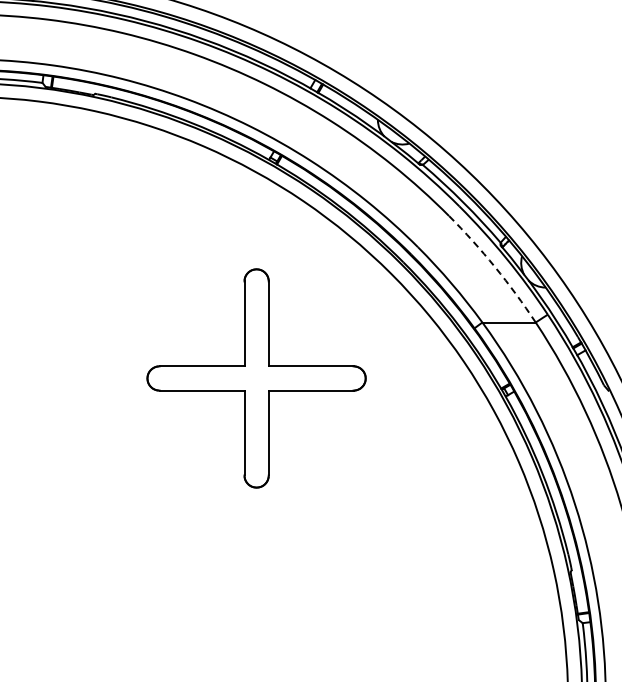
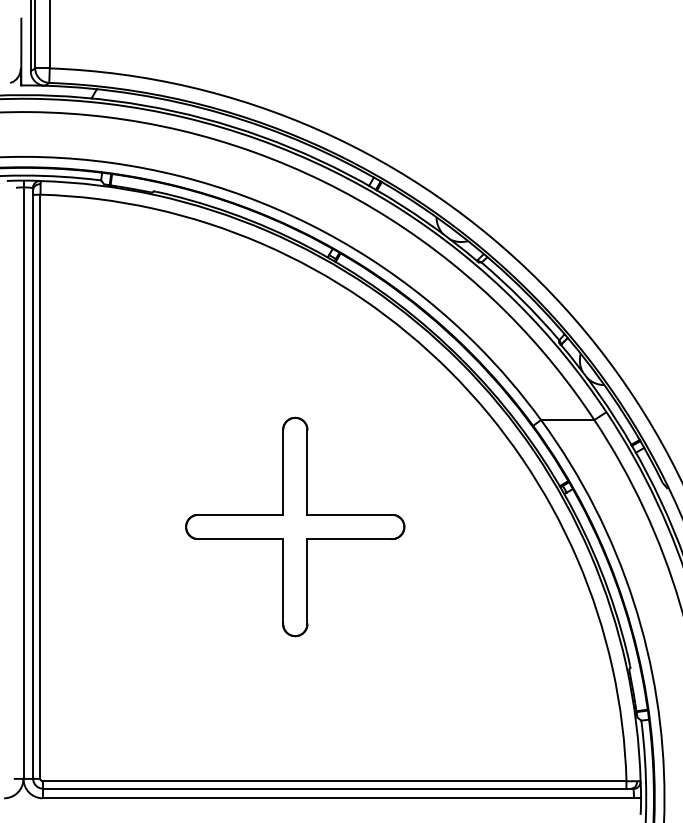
arc: (494, 266) -> (553, 364), dashed -> solid
part: (256, 377) -> (295, 526), moved

